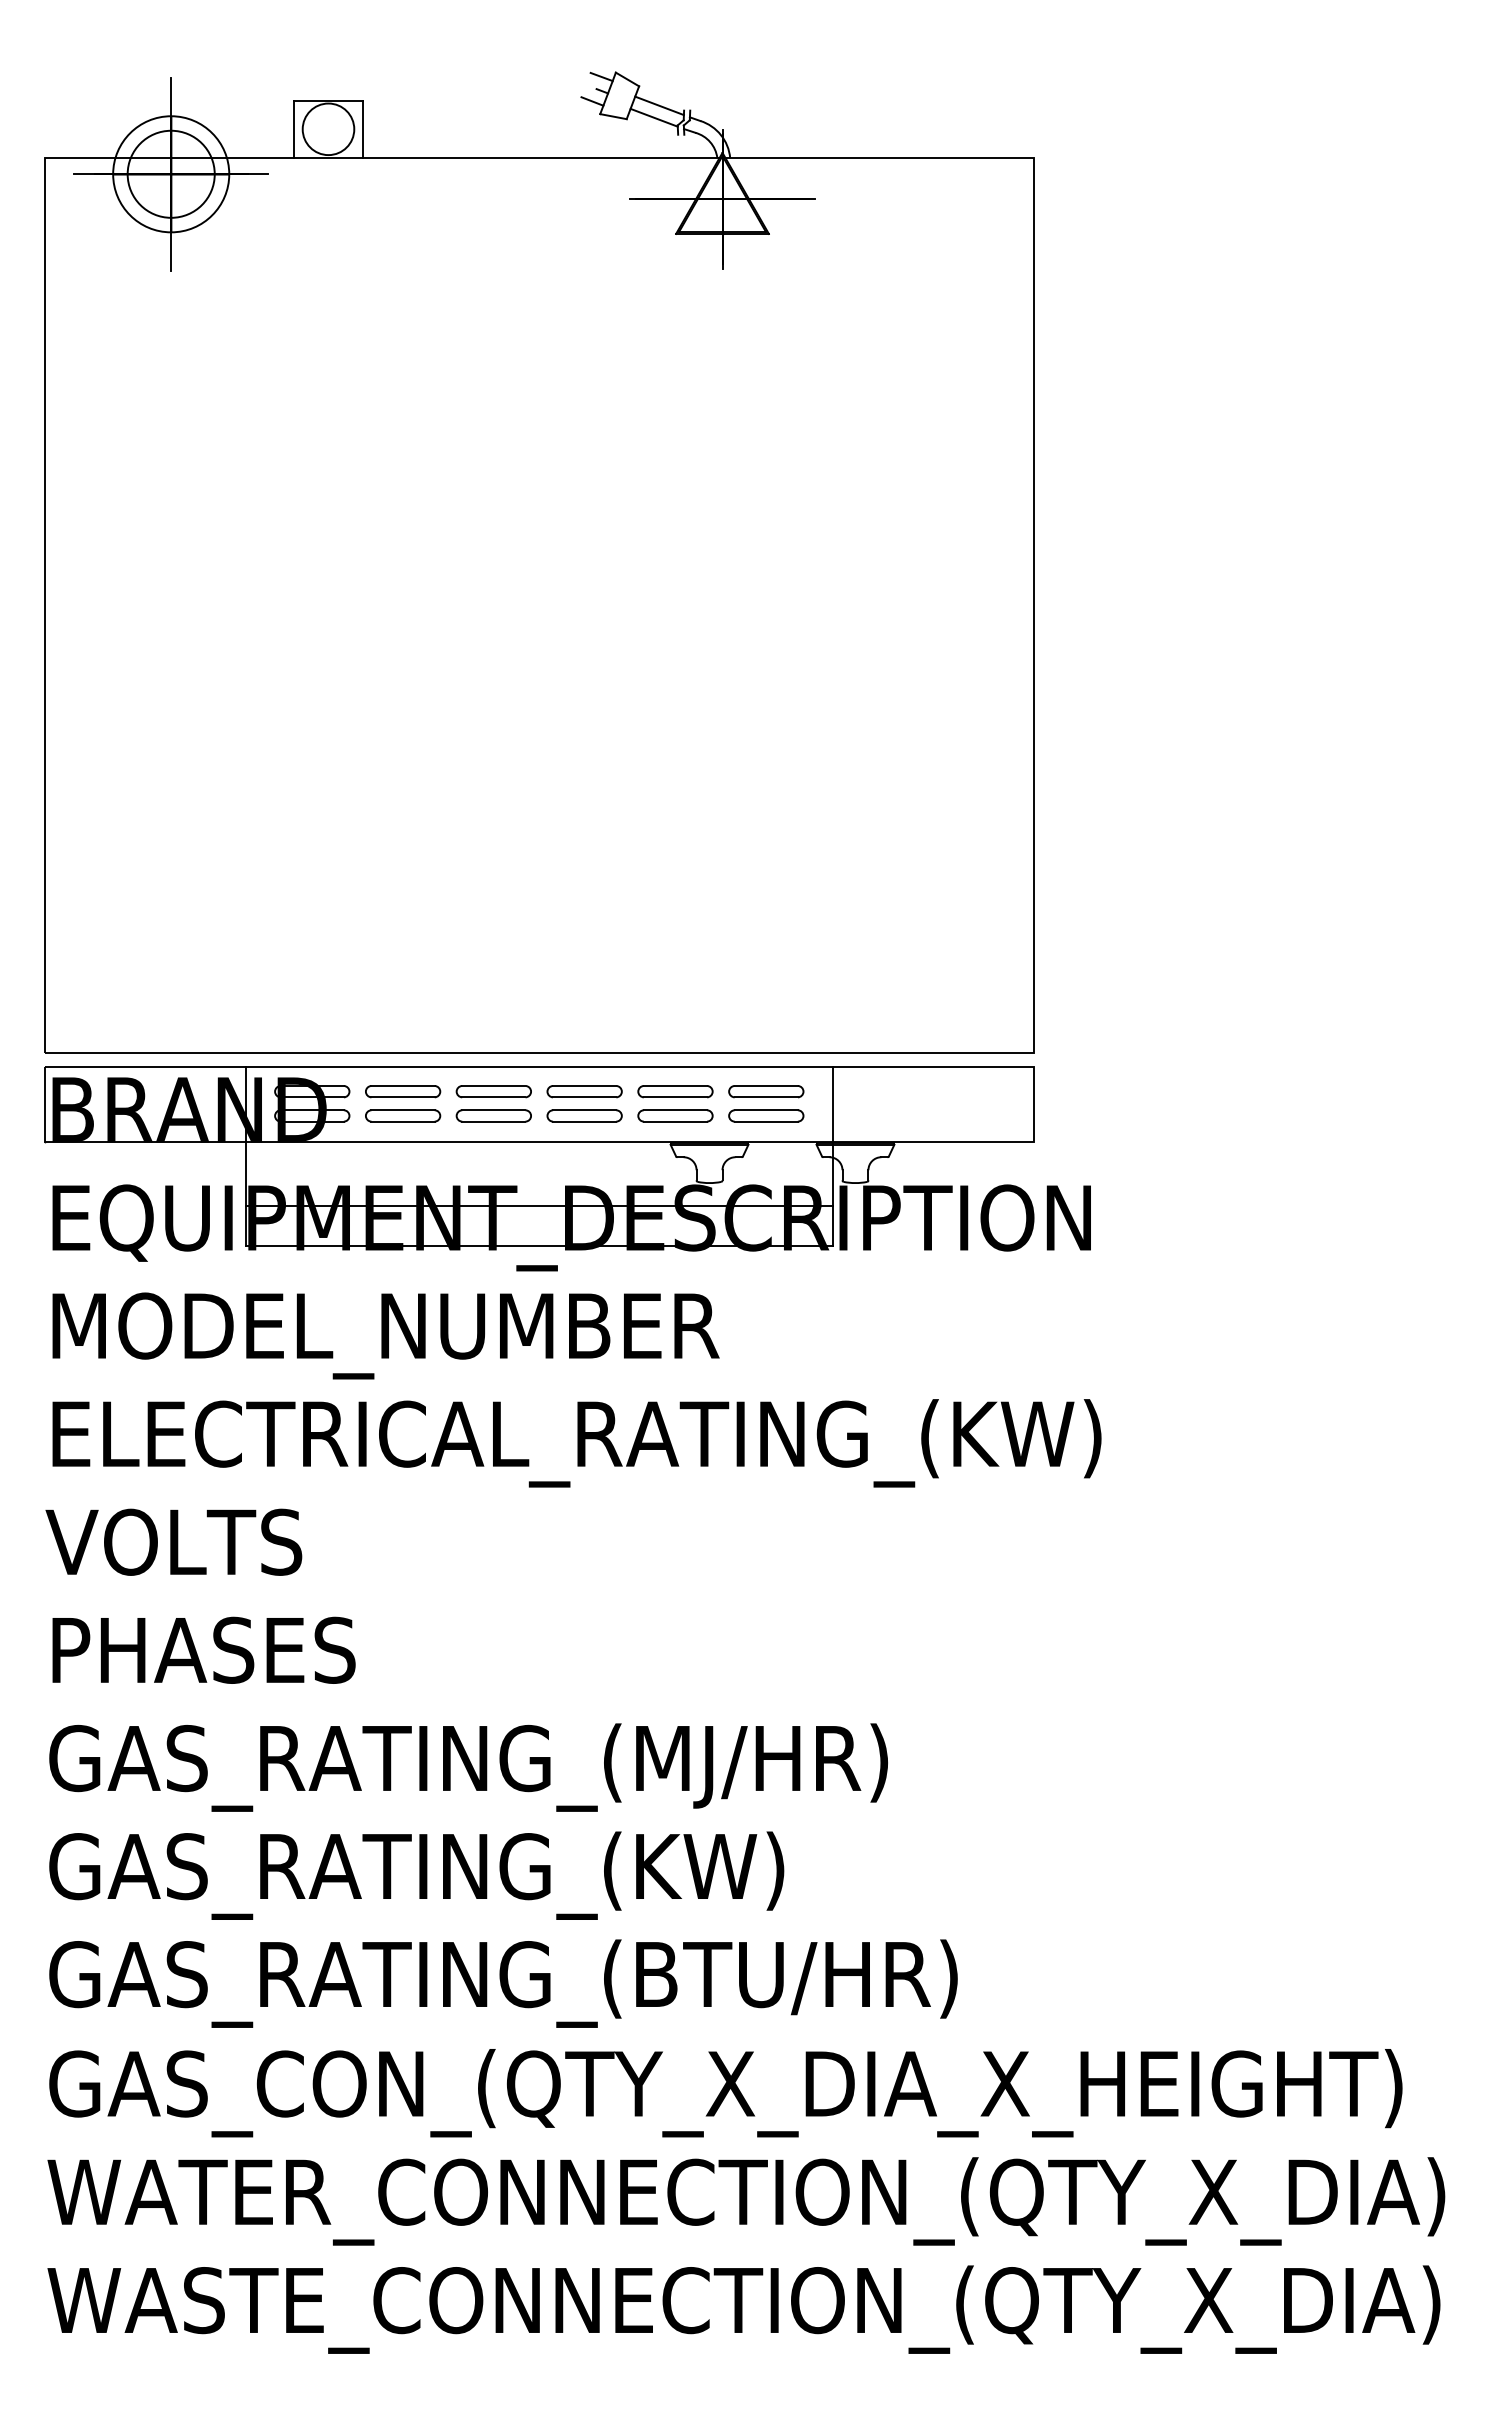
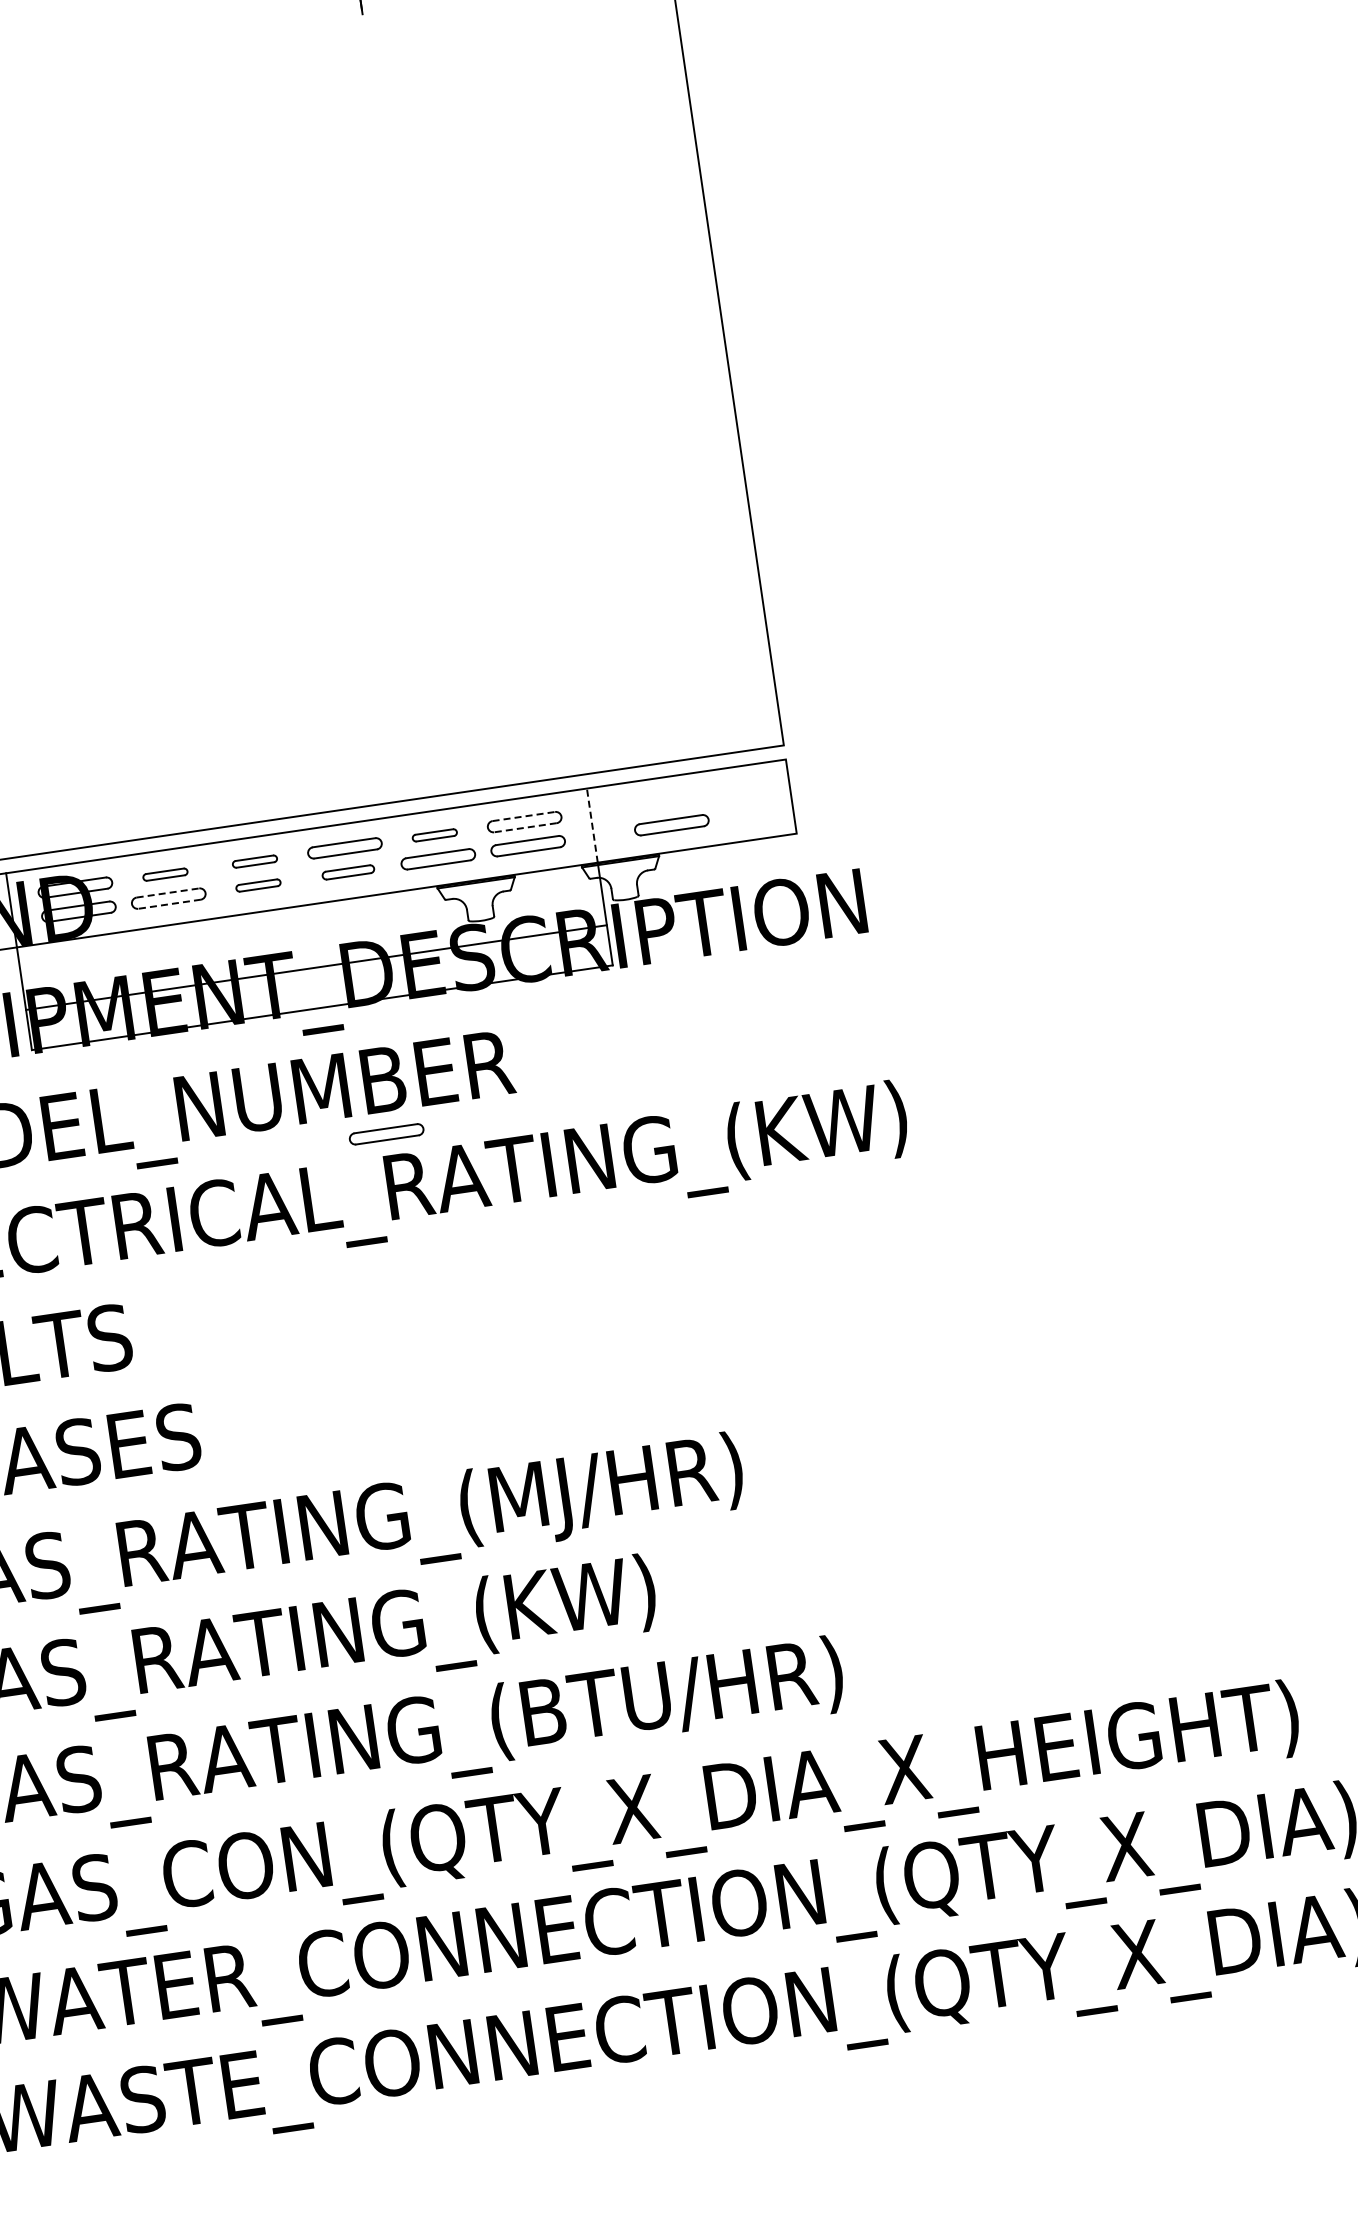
line: (766, 1085) -> (523, 816), solid -> dashed
part: (403, 1091) -> (165, 874), size x0.6
part: (493, 1091) -> (254, 861), size x0.6
part: (675, 1091) -> (434, 835), size x0.6
line: (766, 1097) -> (525, 827), solid -> dashed
line: (832, 1104) -> (592, 825), solid -> dashed
line: (403, 1110) -> (168, 893), solid -> dashed
part: (493, 1115) -> (258, 885), size x0.6
part: (584, 1115) -> (348, 871), size x0.7
part: (911, 1115) -> (671, 824), added
line: (403, 1121) -> (169, 904), solid -> dashed
part: (584, 1380) -> (386, 1134), added

